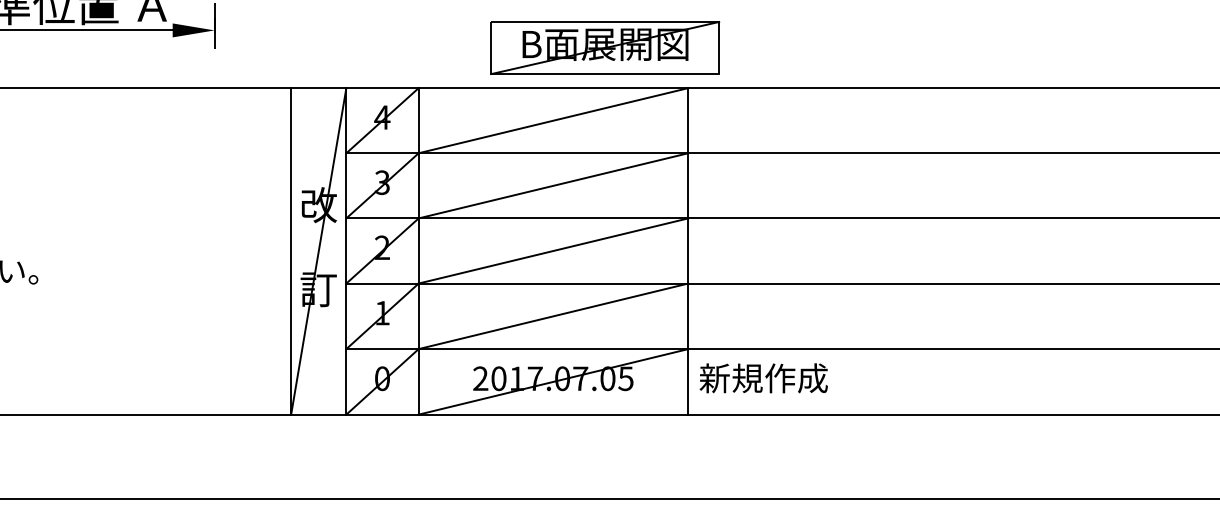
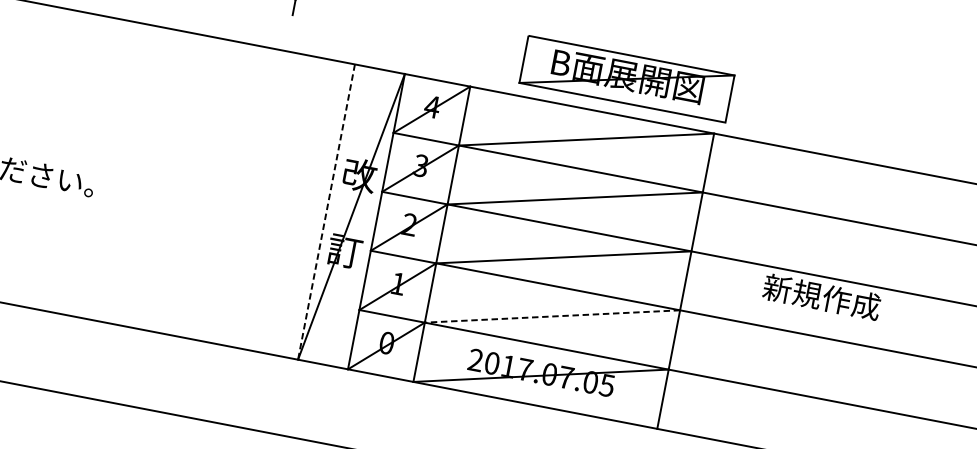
part: (605, 47) -> (627, 78), moved
line: (291, 251) -> (326, 212), solid -> dashed
line: (553, 316) -> (552, 316), solid -> dashed
text: (763, 378) -> (821, 297), moved

